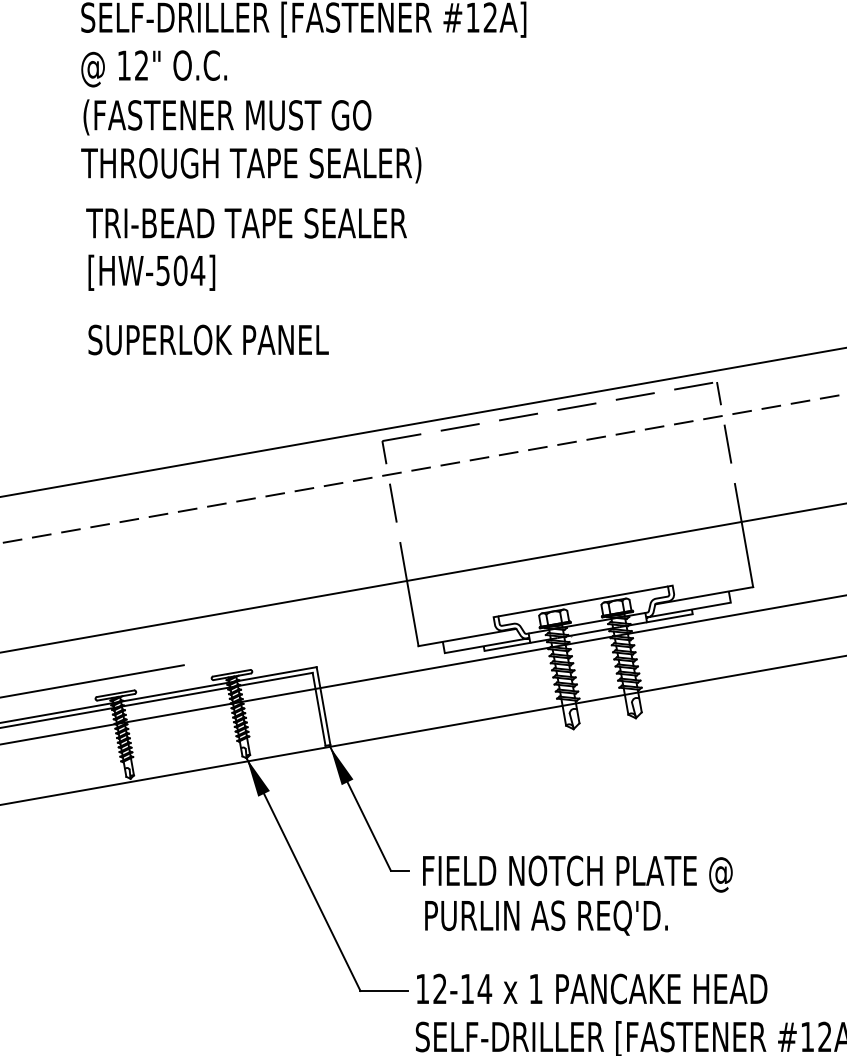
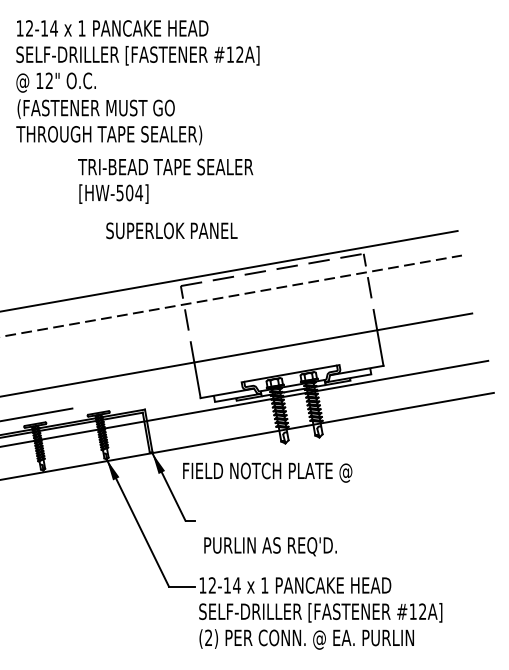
text: (246, 247) -> (165, 180), moved
text: (207, 339) -> (171, 230), moved
text: (577, 873) -> (267, 472), moved

